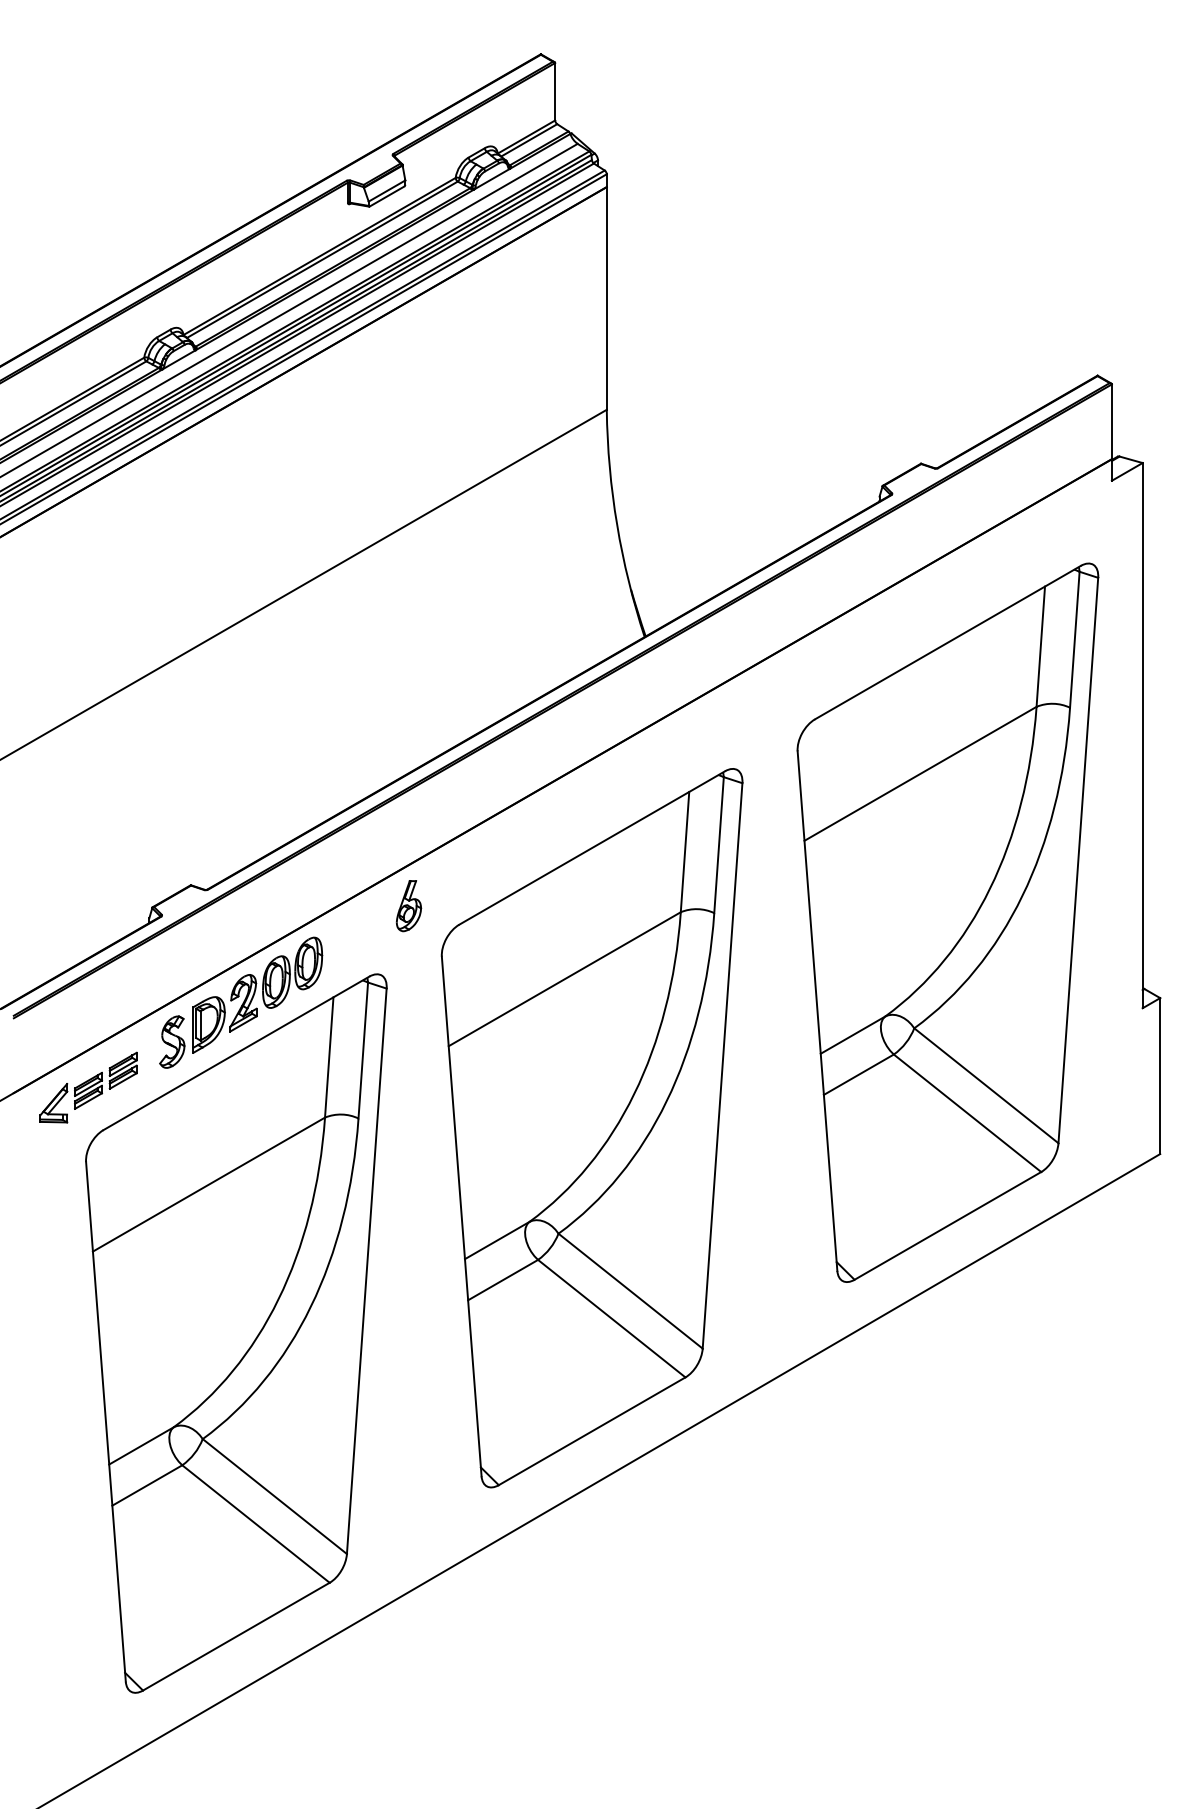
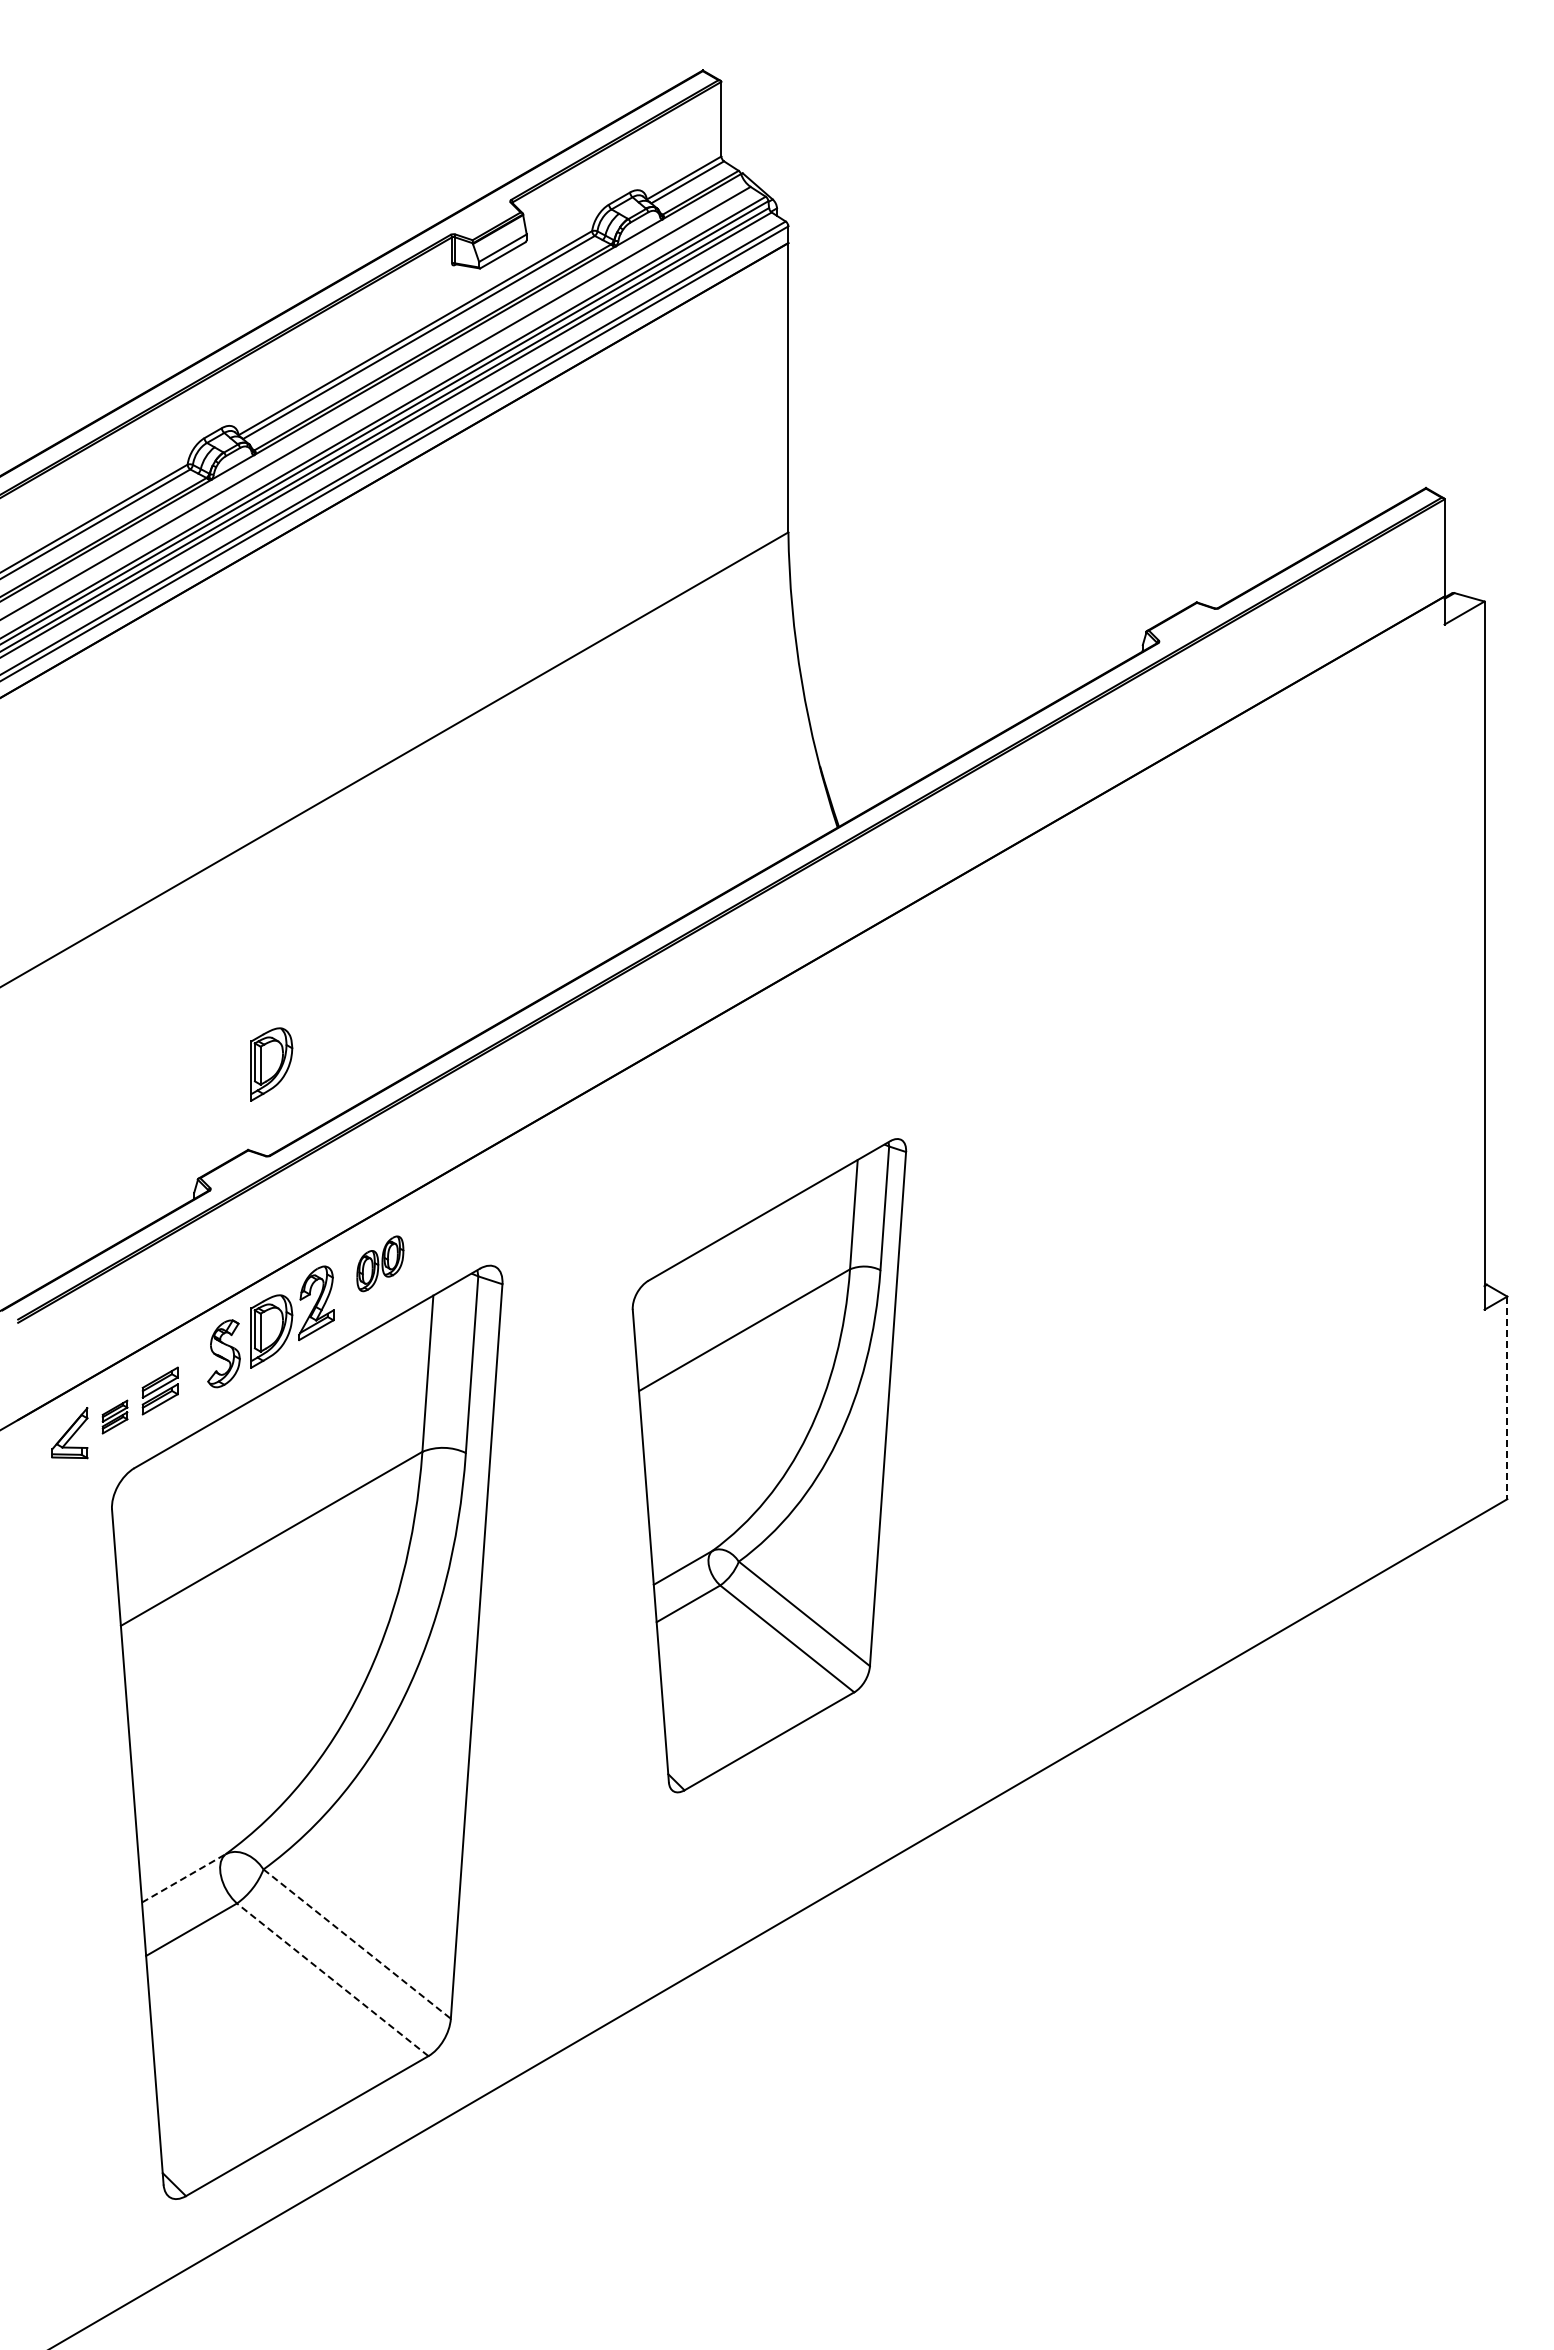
part: (208, 819) -> (271, 1064), added
part: (409, 905) -> (531, 1176), removed
part: (947, 922) -> (1231, 1198), removed
part: (292, 972) -> (380, 1263), size x0.6
line: (1160, 1076) -> (1507, 1398), solid -> dashed
part: (88, 1090) -> (114, 1416), size x0.7
part: (592, 1128) -> (769, 1465), size x0.7
line: (141, 1446) -> (184, 1878), solid -> dashed
line: (275, 1496) -> (357, 1944), solid -> dashed
line: (255, 1523) -> (332, 1979), solid -> dashed

